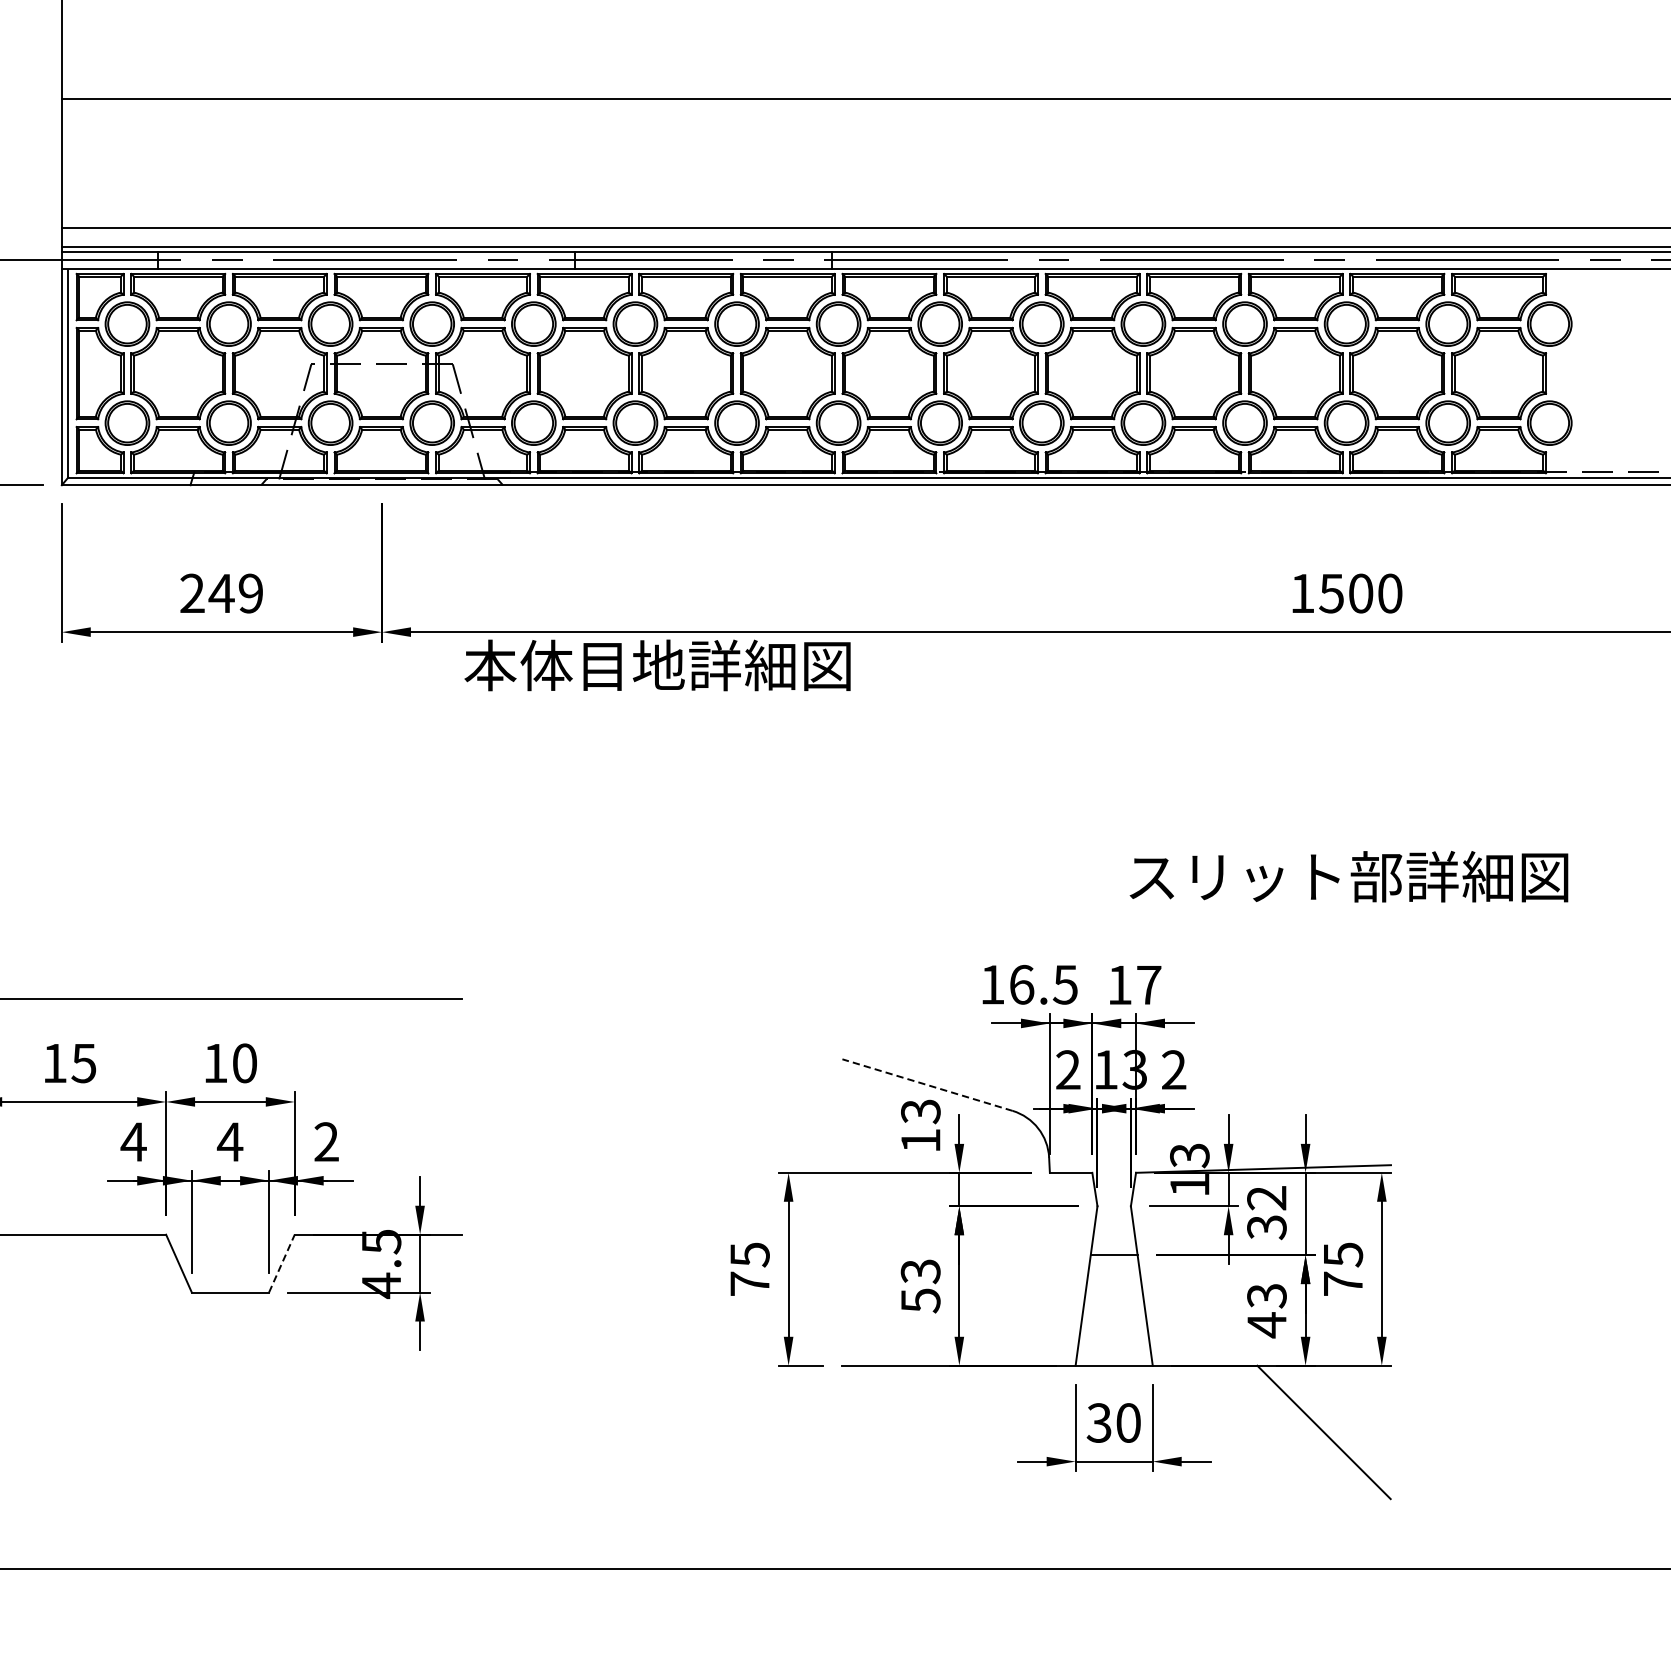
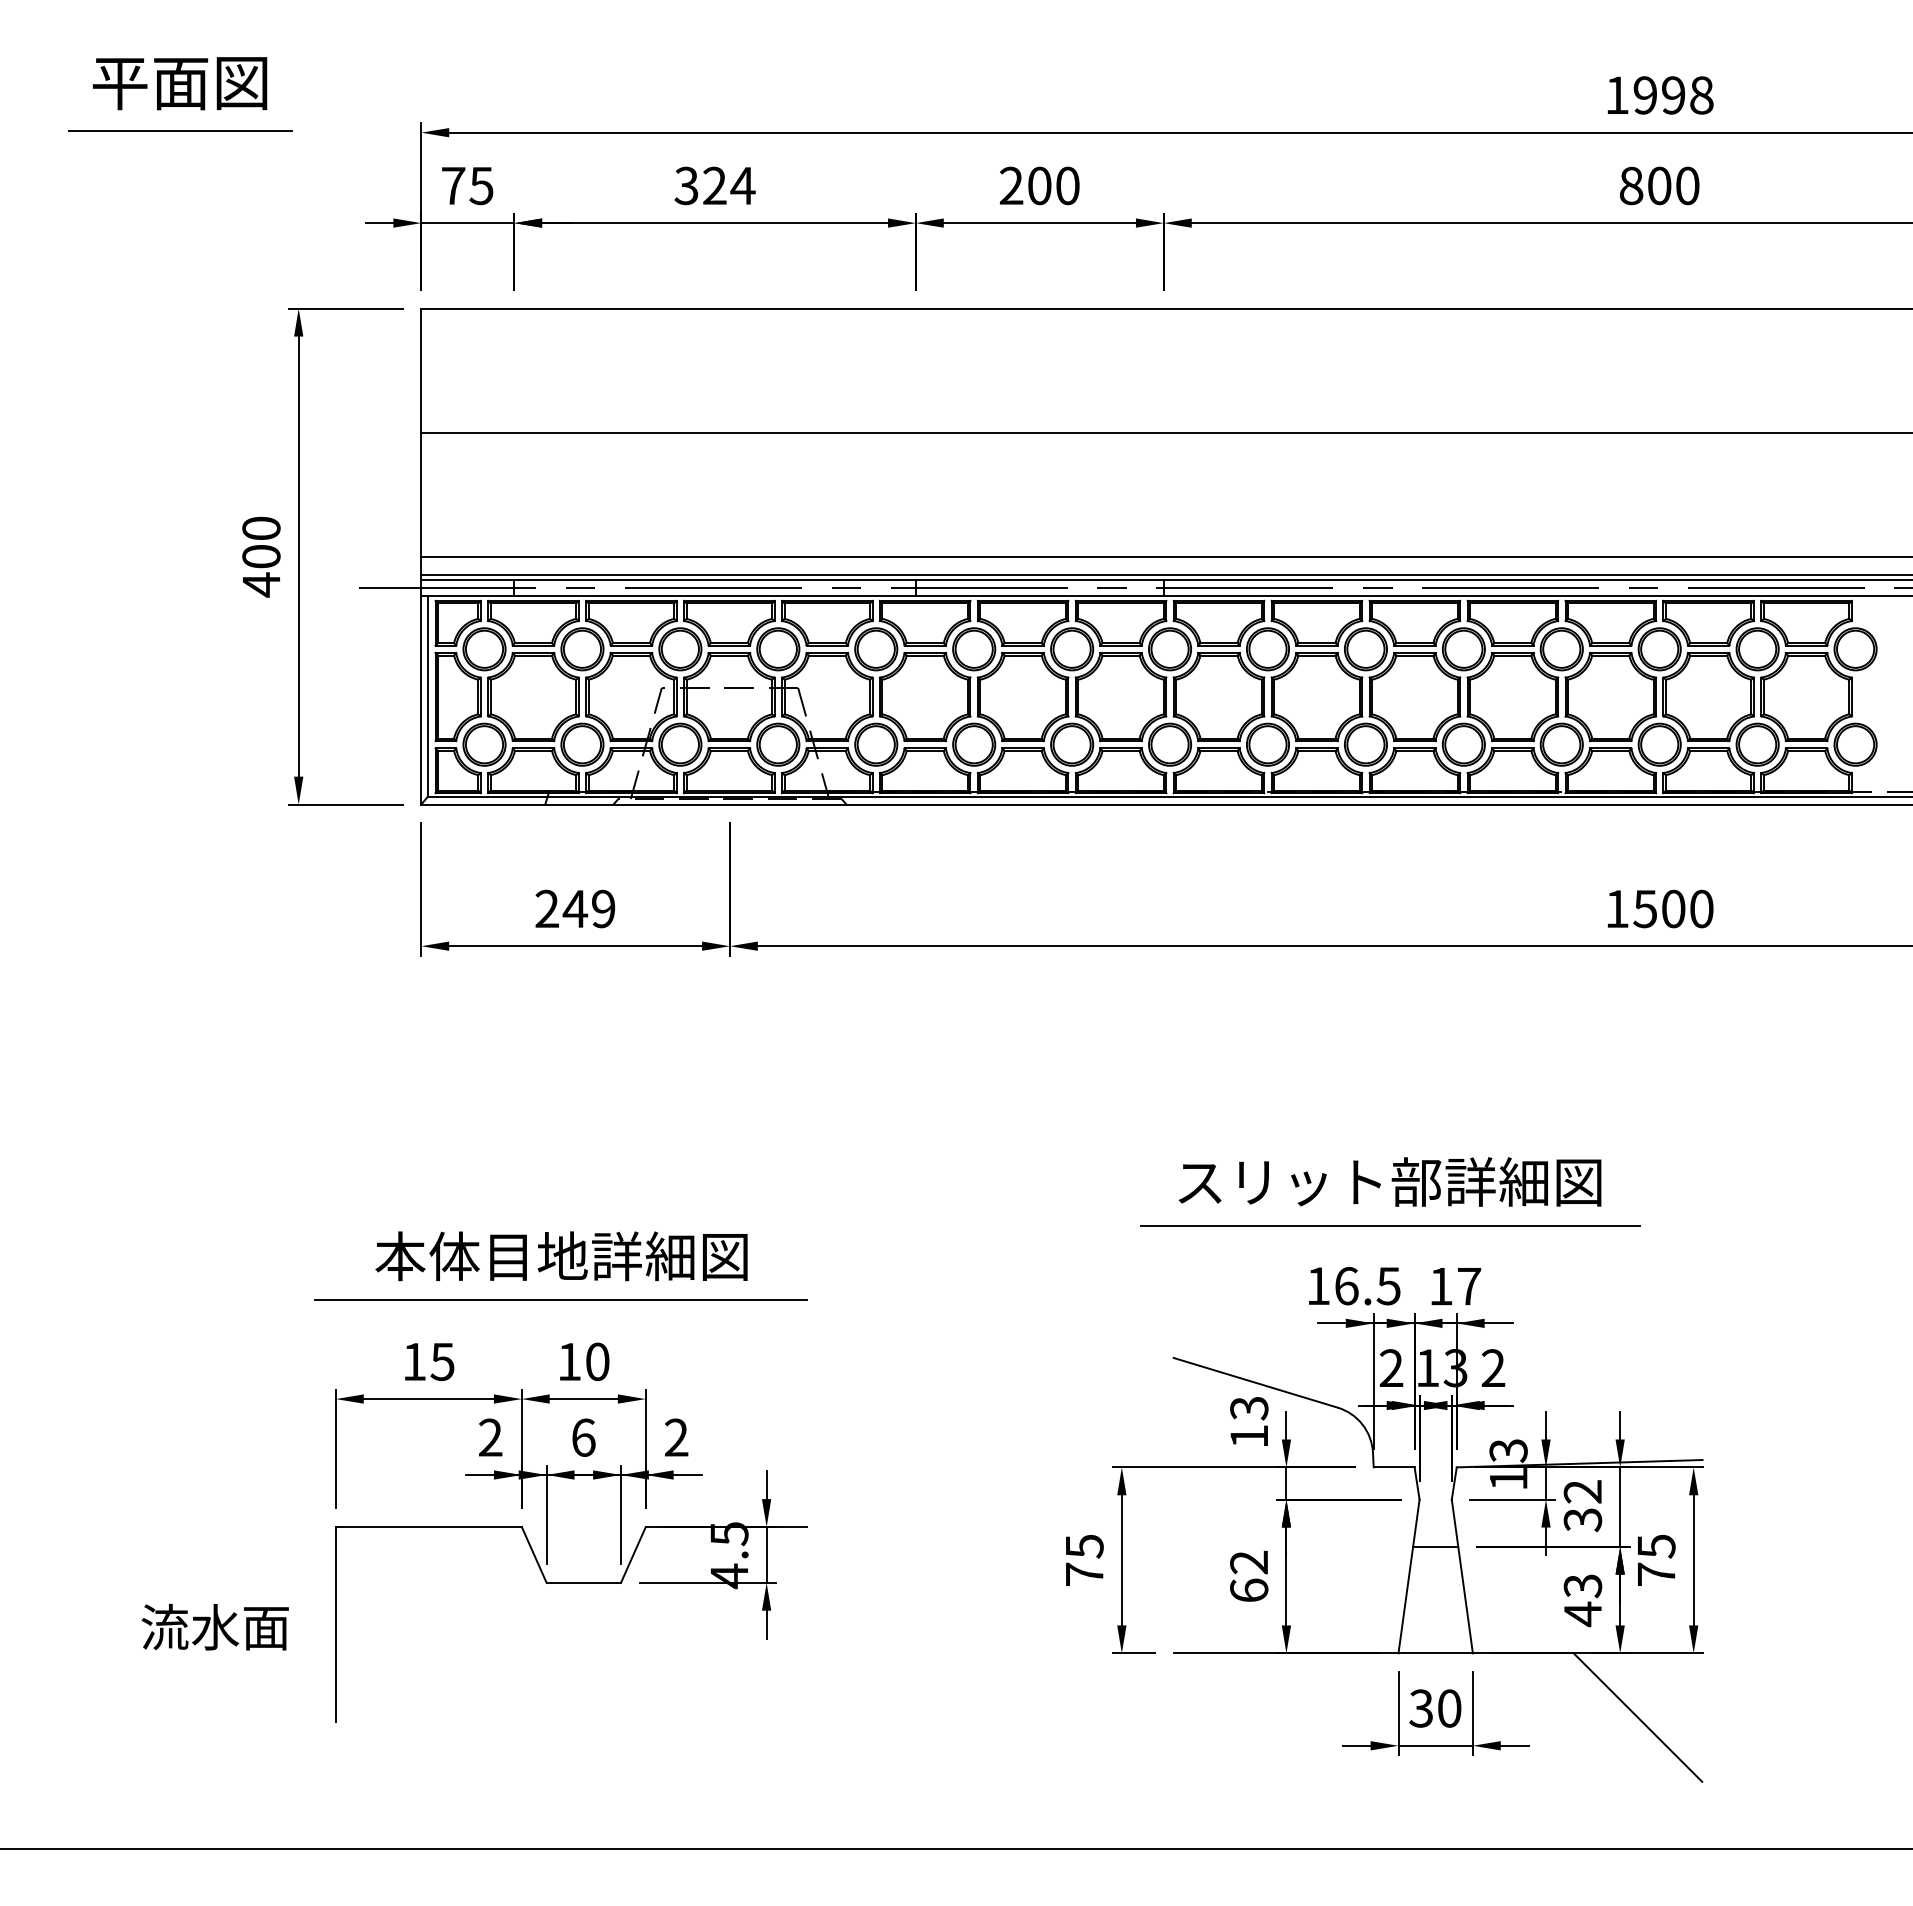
text: (657, 665) -> (561, 1256), moved
text: (1348, 876) -> (1389, 1181), moved
line: (1067, 921) -> (1390, 1225), added
line: (927, 1084) -> (1255, 1382), dashed -> solid
text: (133, 1141) -> (490, 1437), 4 -> 2
text: (230, 1141) -> (583, 1437), 4 -> 6
line: (281, 1263) -> (633, 1554), dashed -> solid
text: (921, 1286) -> (1249, 1576), 53 -> 62

